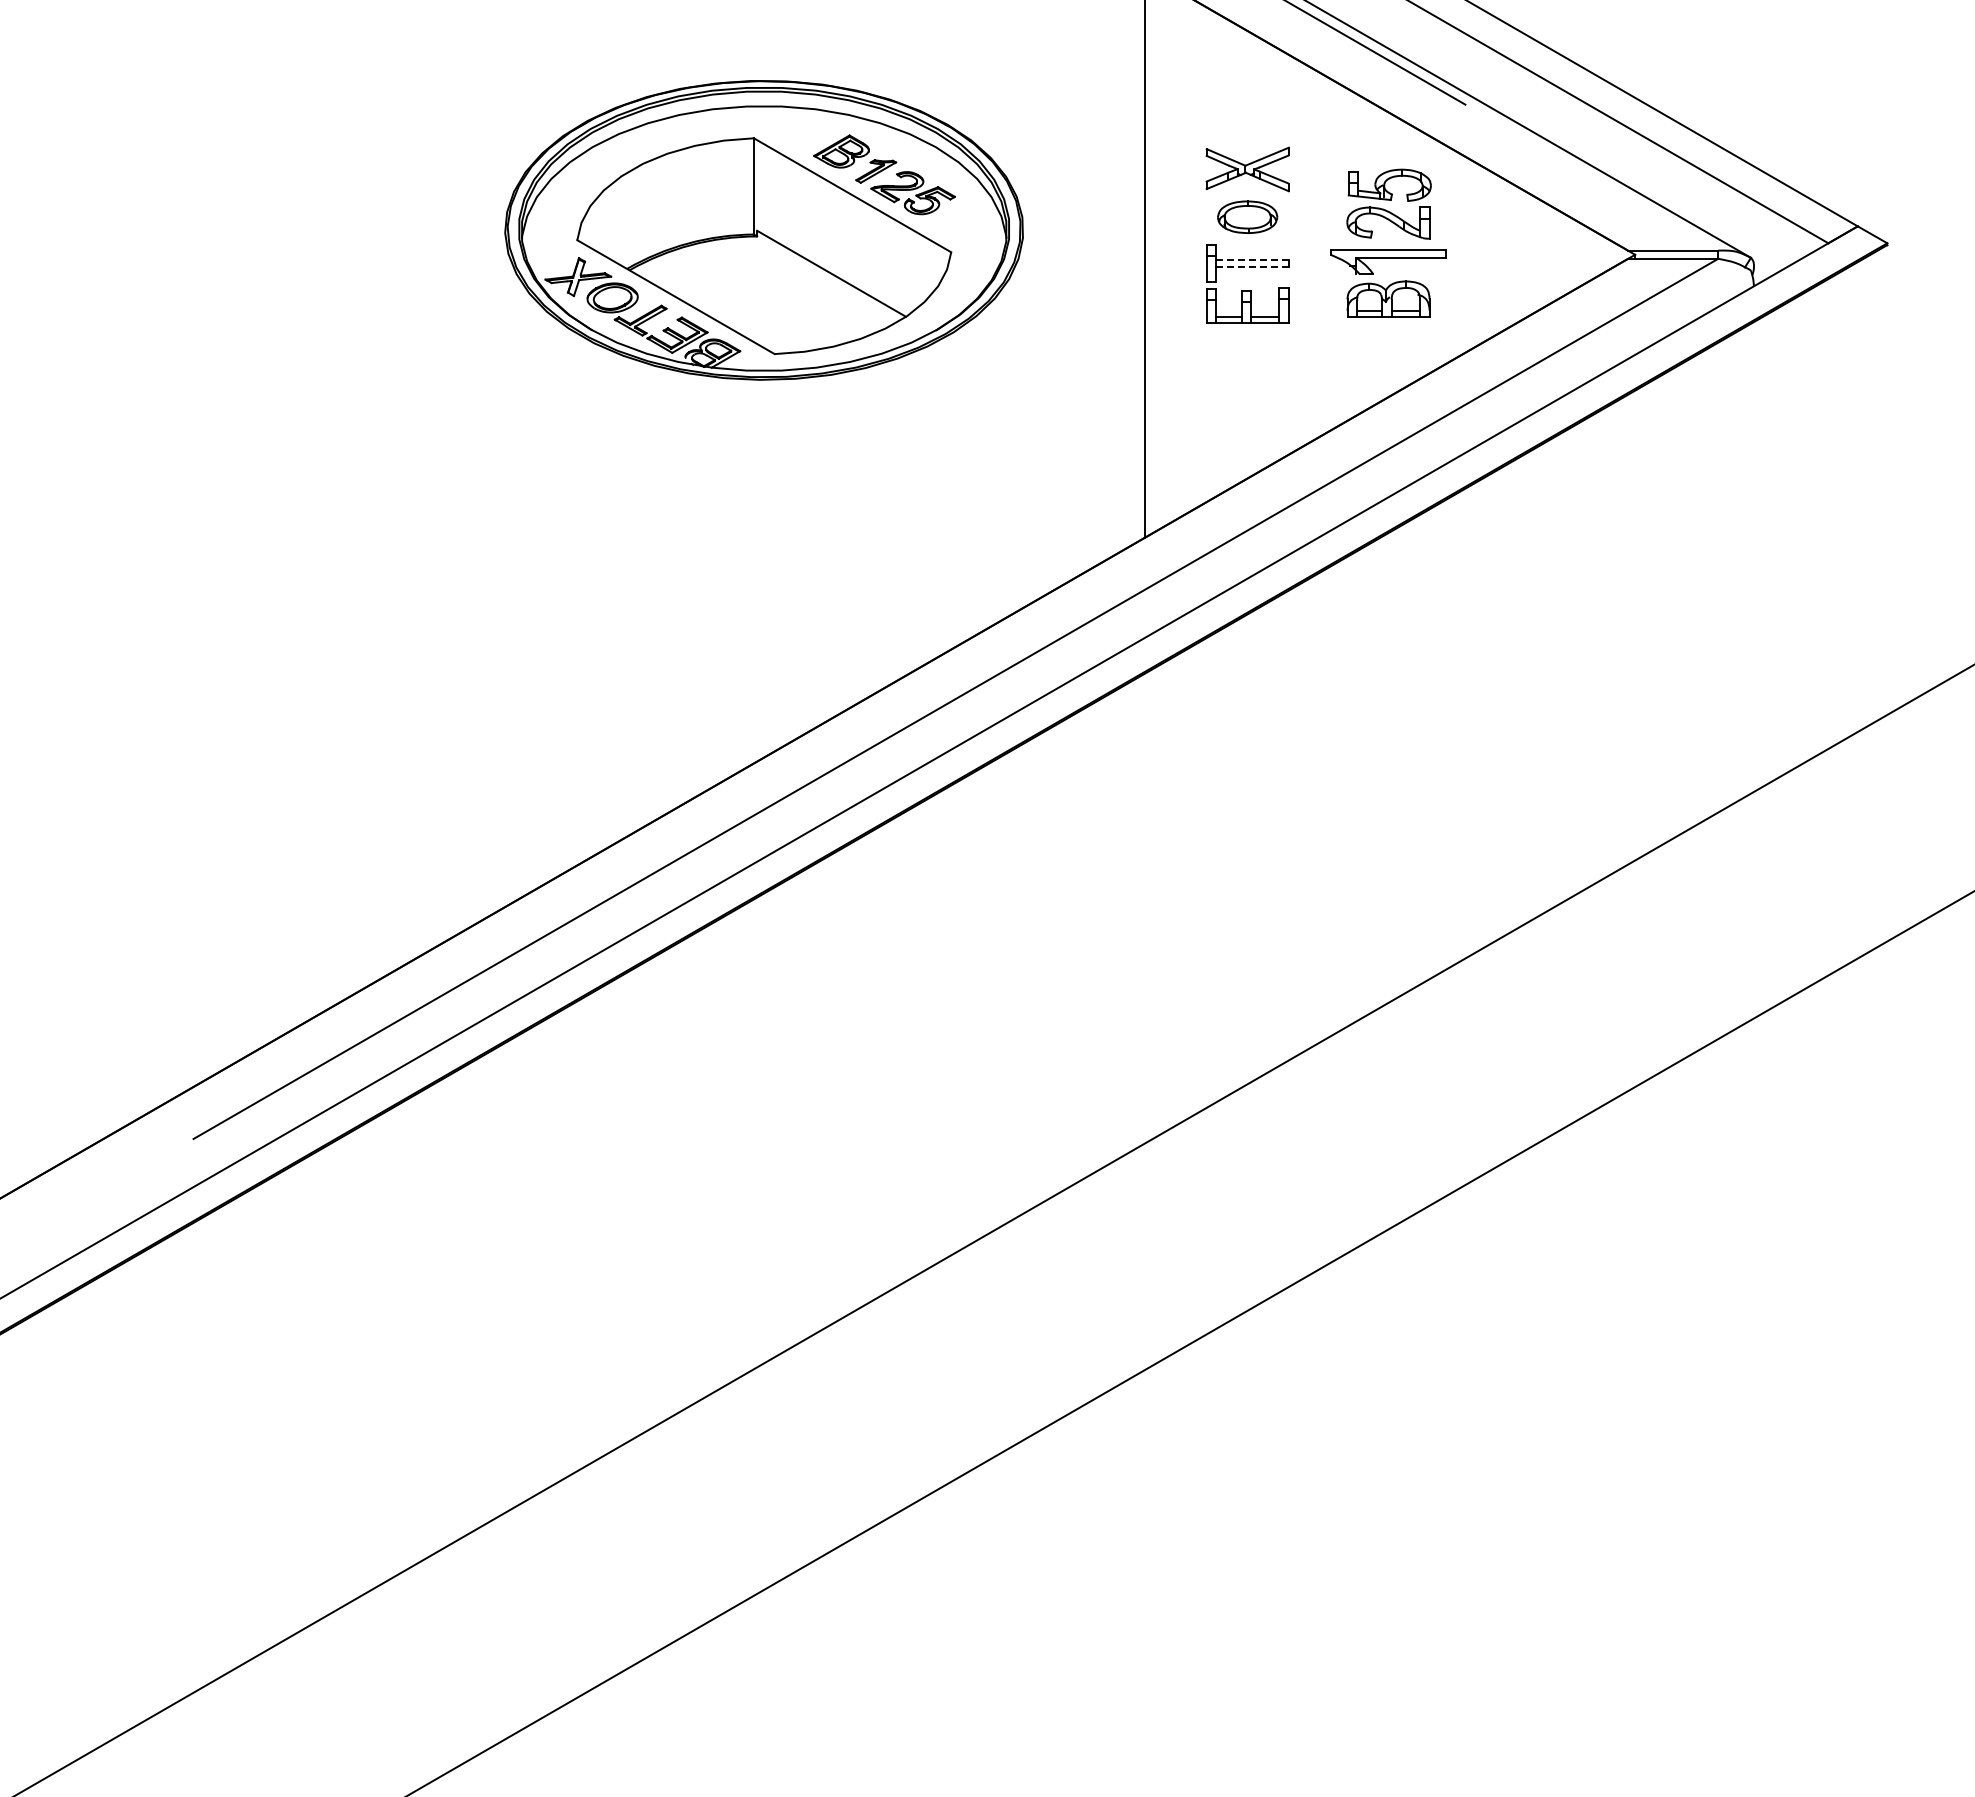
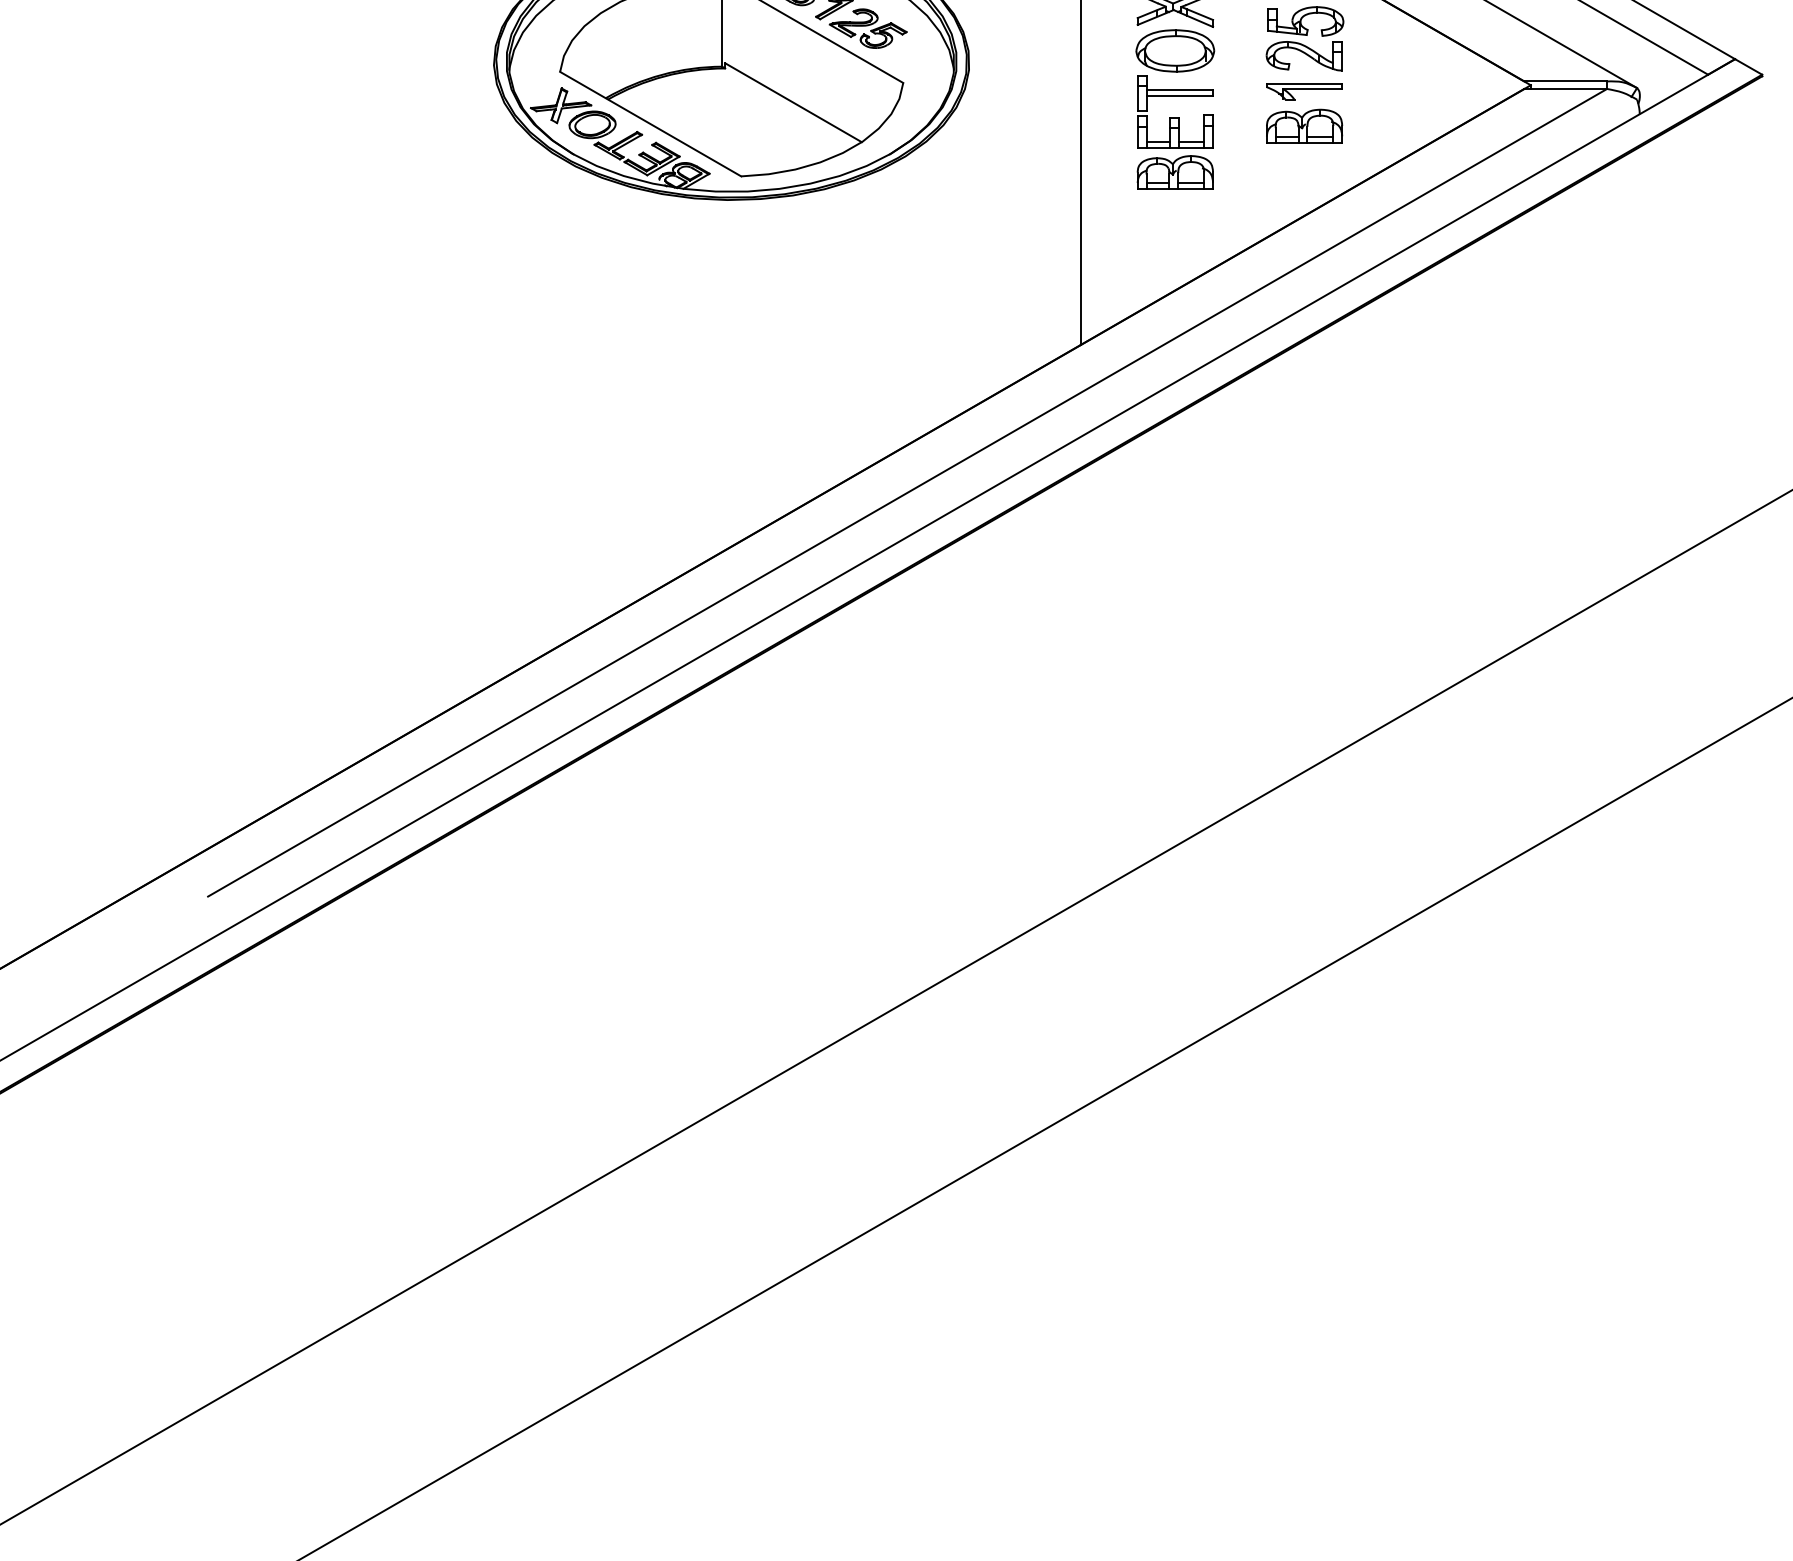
part: (1247, 216) -> (1175, 50), size x1.43
line: (1253, 260) -> (1180, 90), dashed -> solid
part: (1388, 261) -> (1304, 91), size x0.71
line: (1252, 266) -> (1179, 96), dashed -> solid
part: (1247, 349) -> (1175, 172), added

